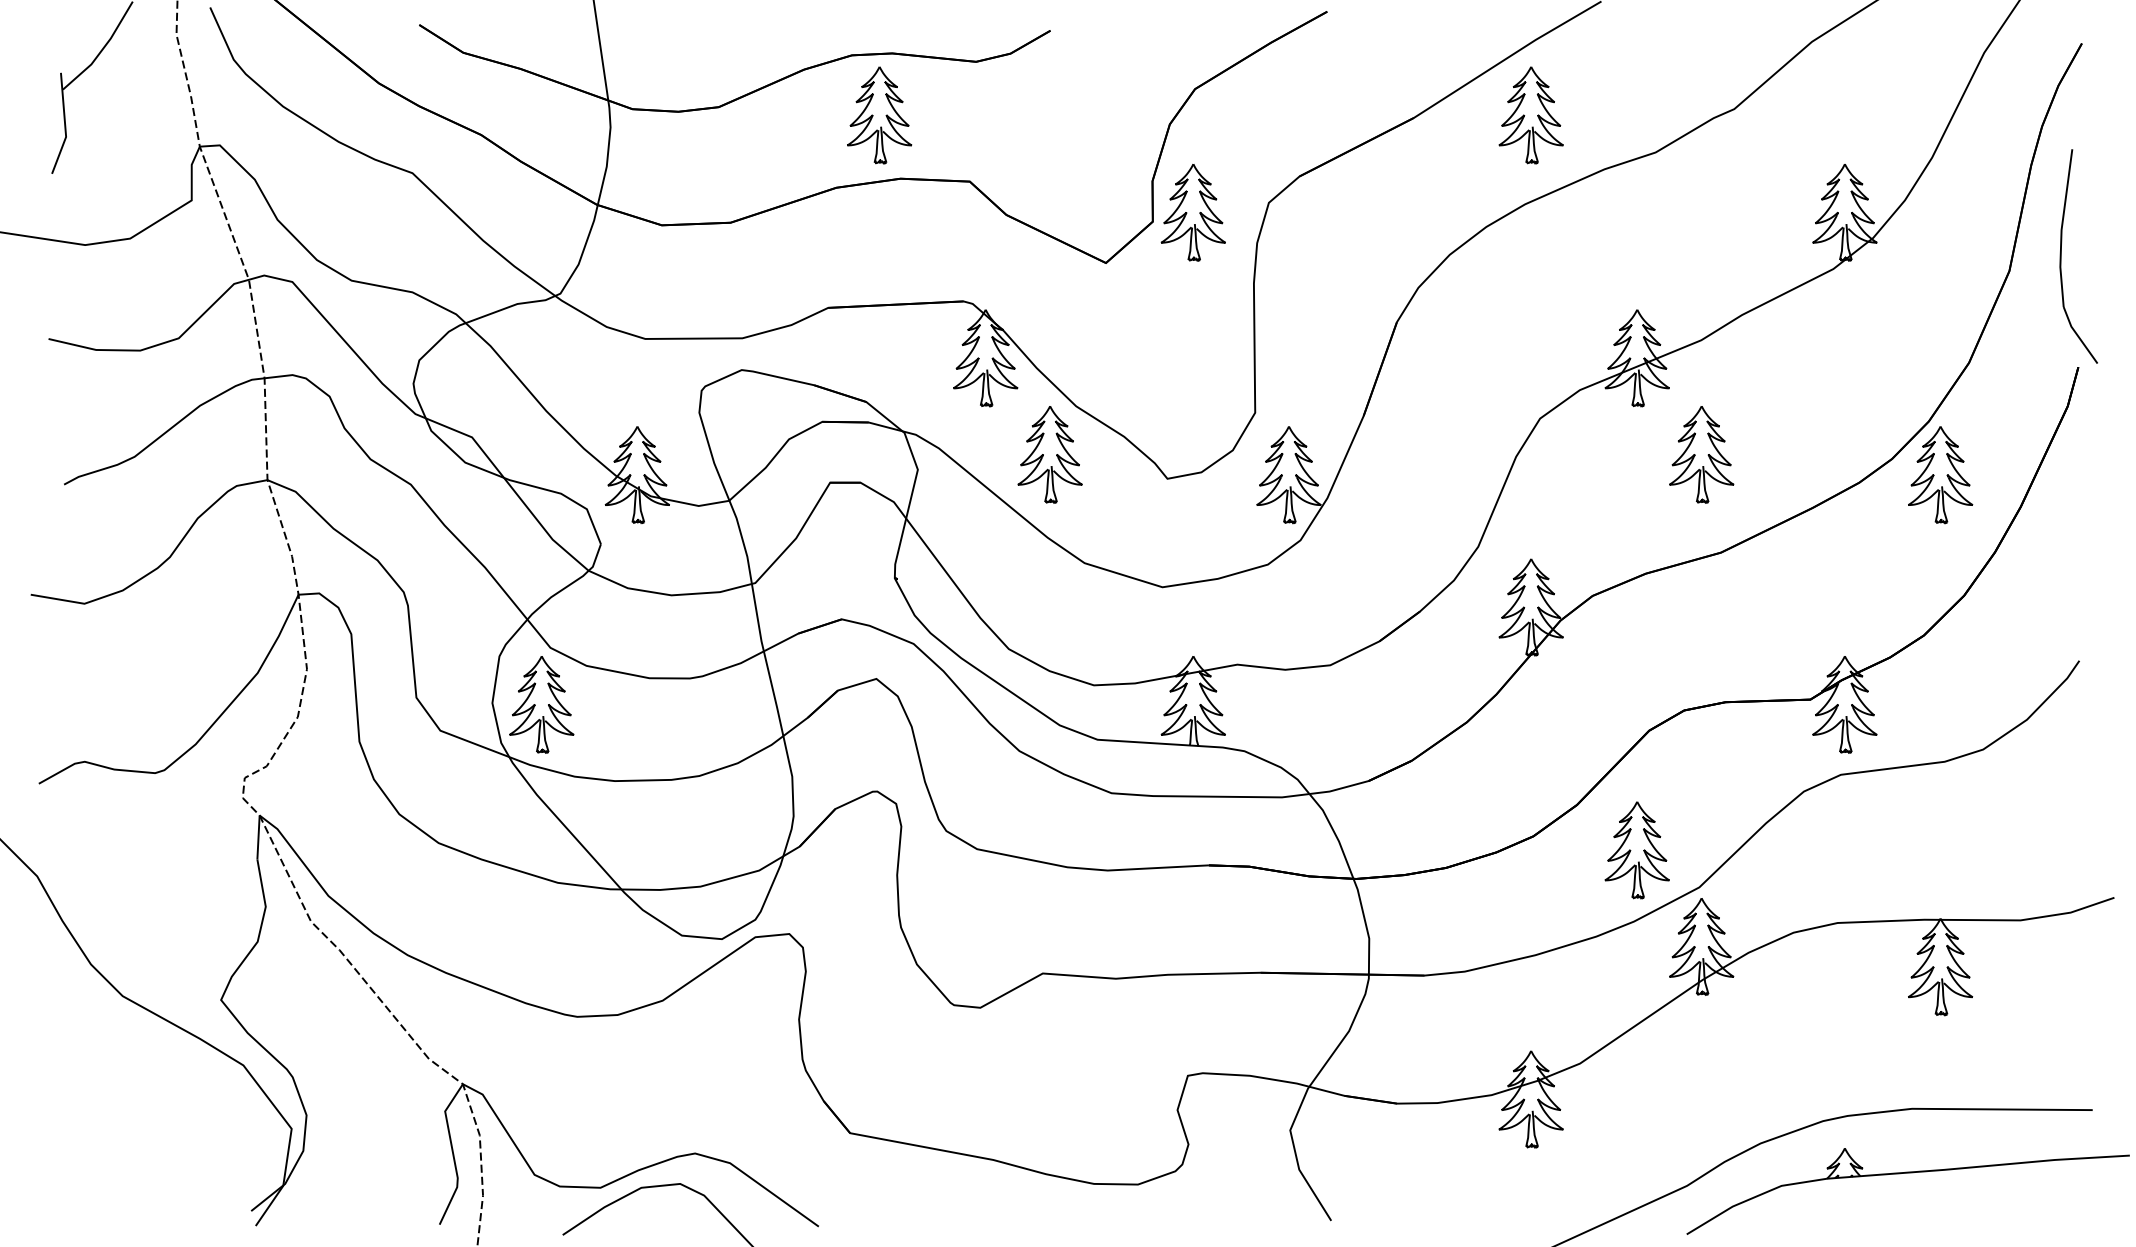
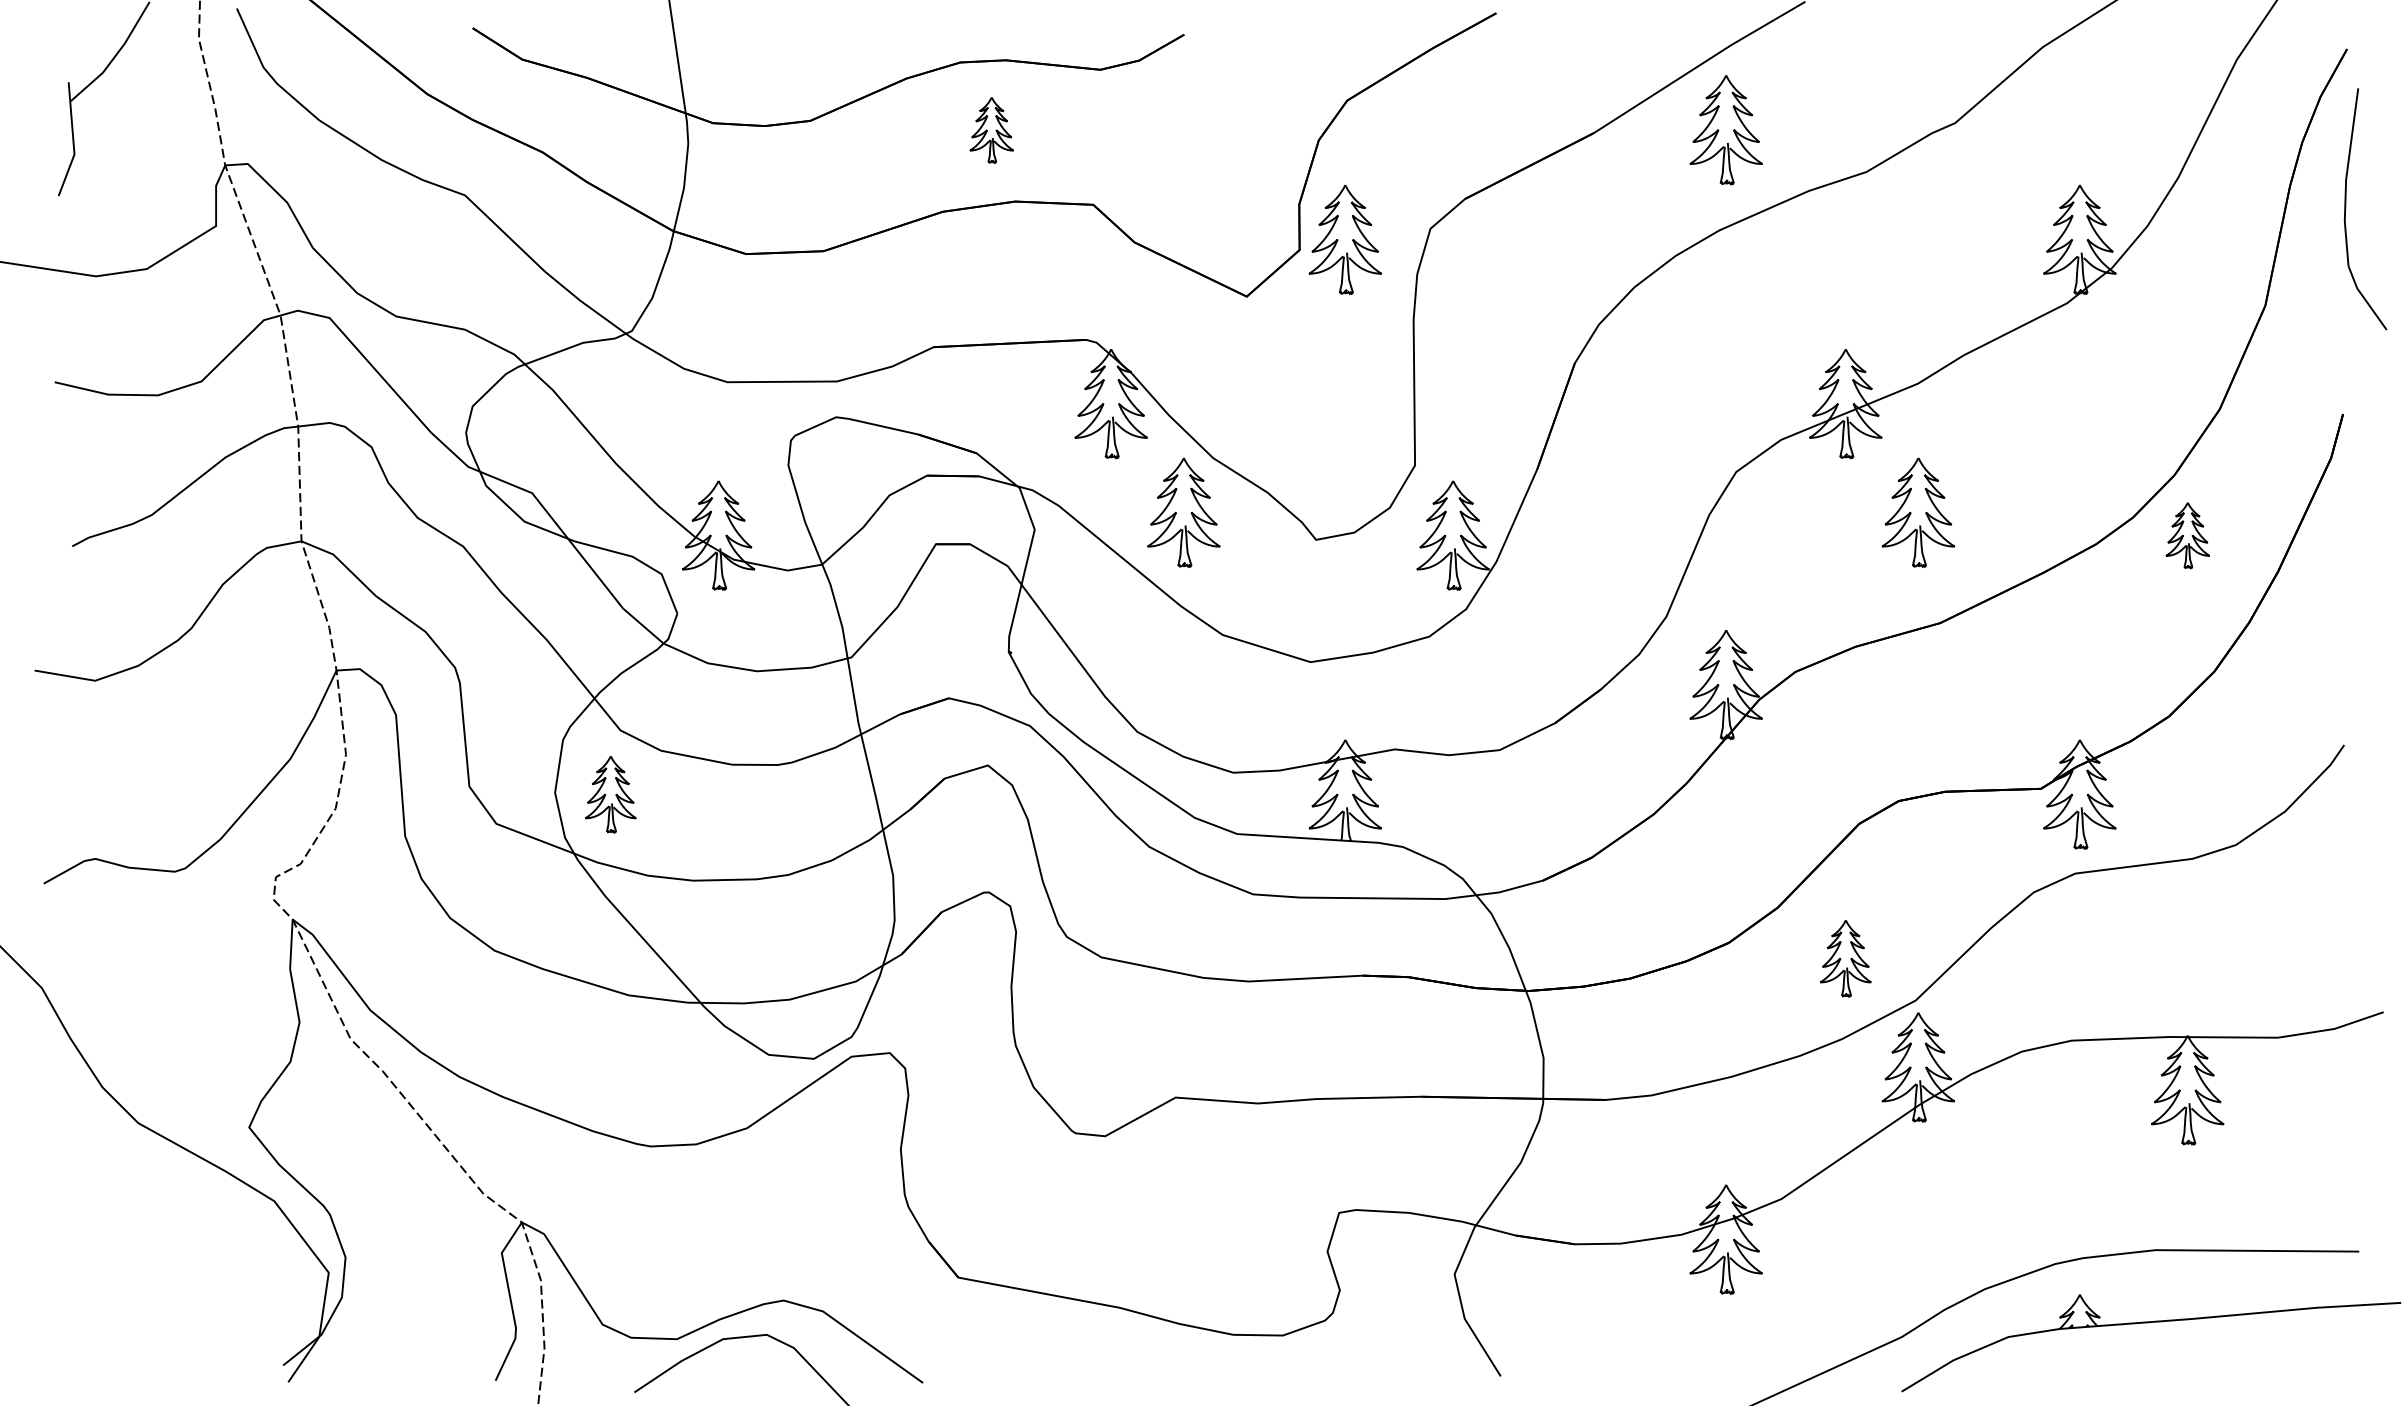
part: (879, 115) -> (991, 130), size x0.6
part: (2061, 256) -> (2346, 209), moved
part: (1940, 474) -> (2187, 535), size x0.6
part: (541, 704) -> (610, 794), size x0.7
part: (1637, 850) -> (1845, 958), size x0.7

